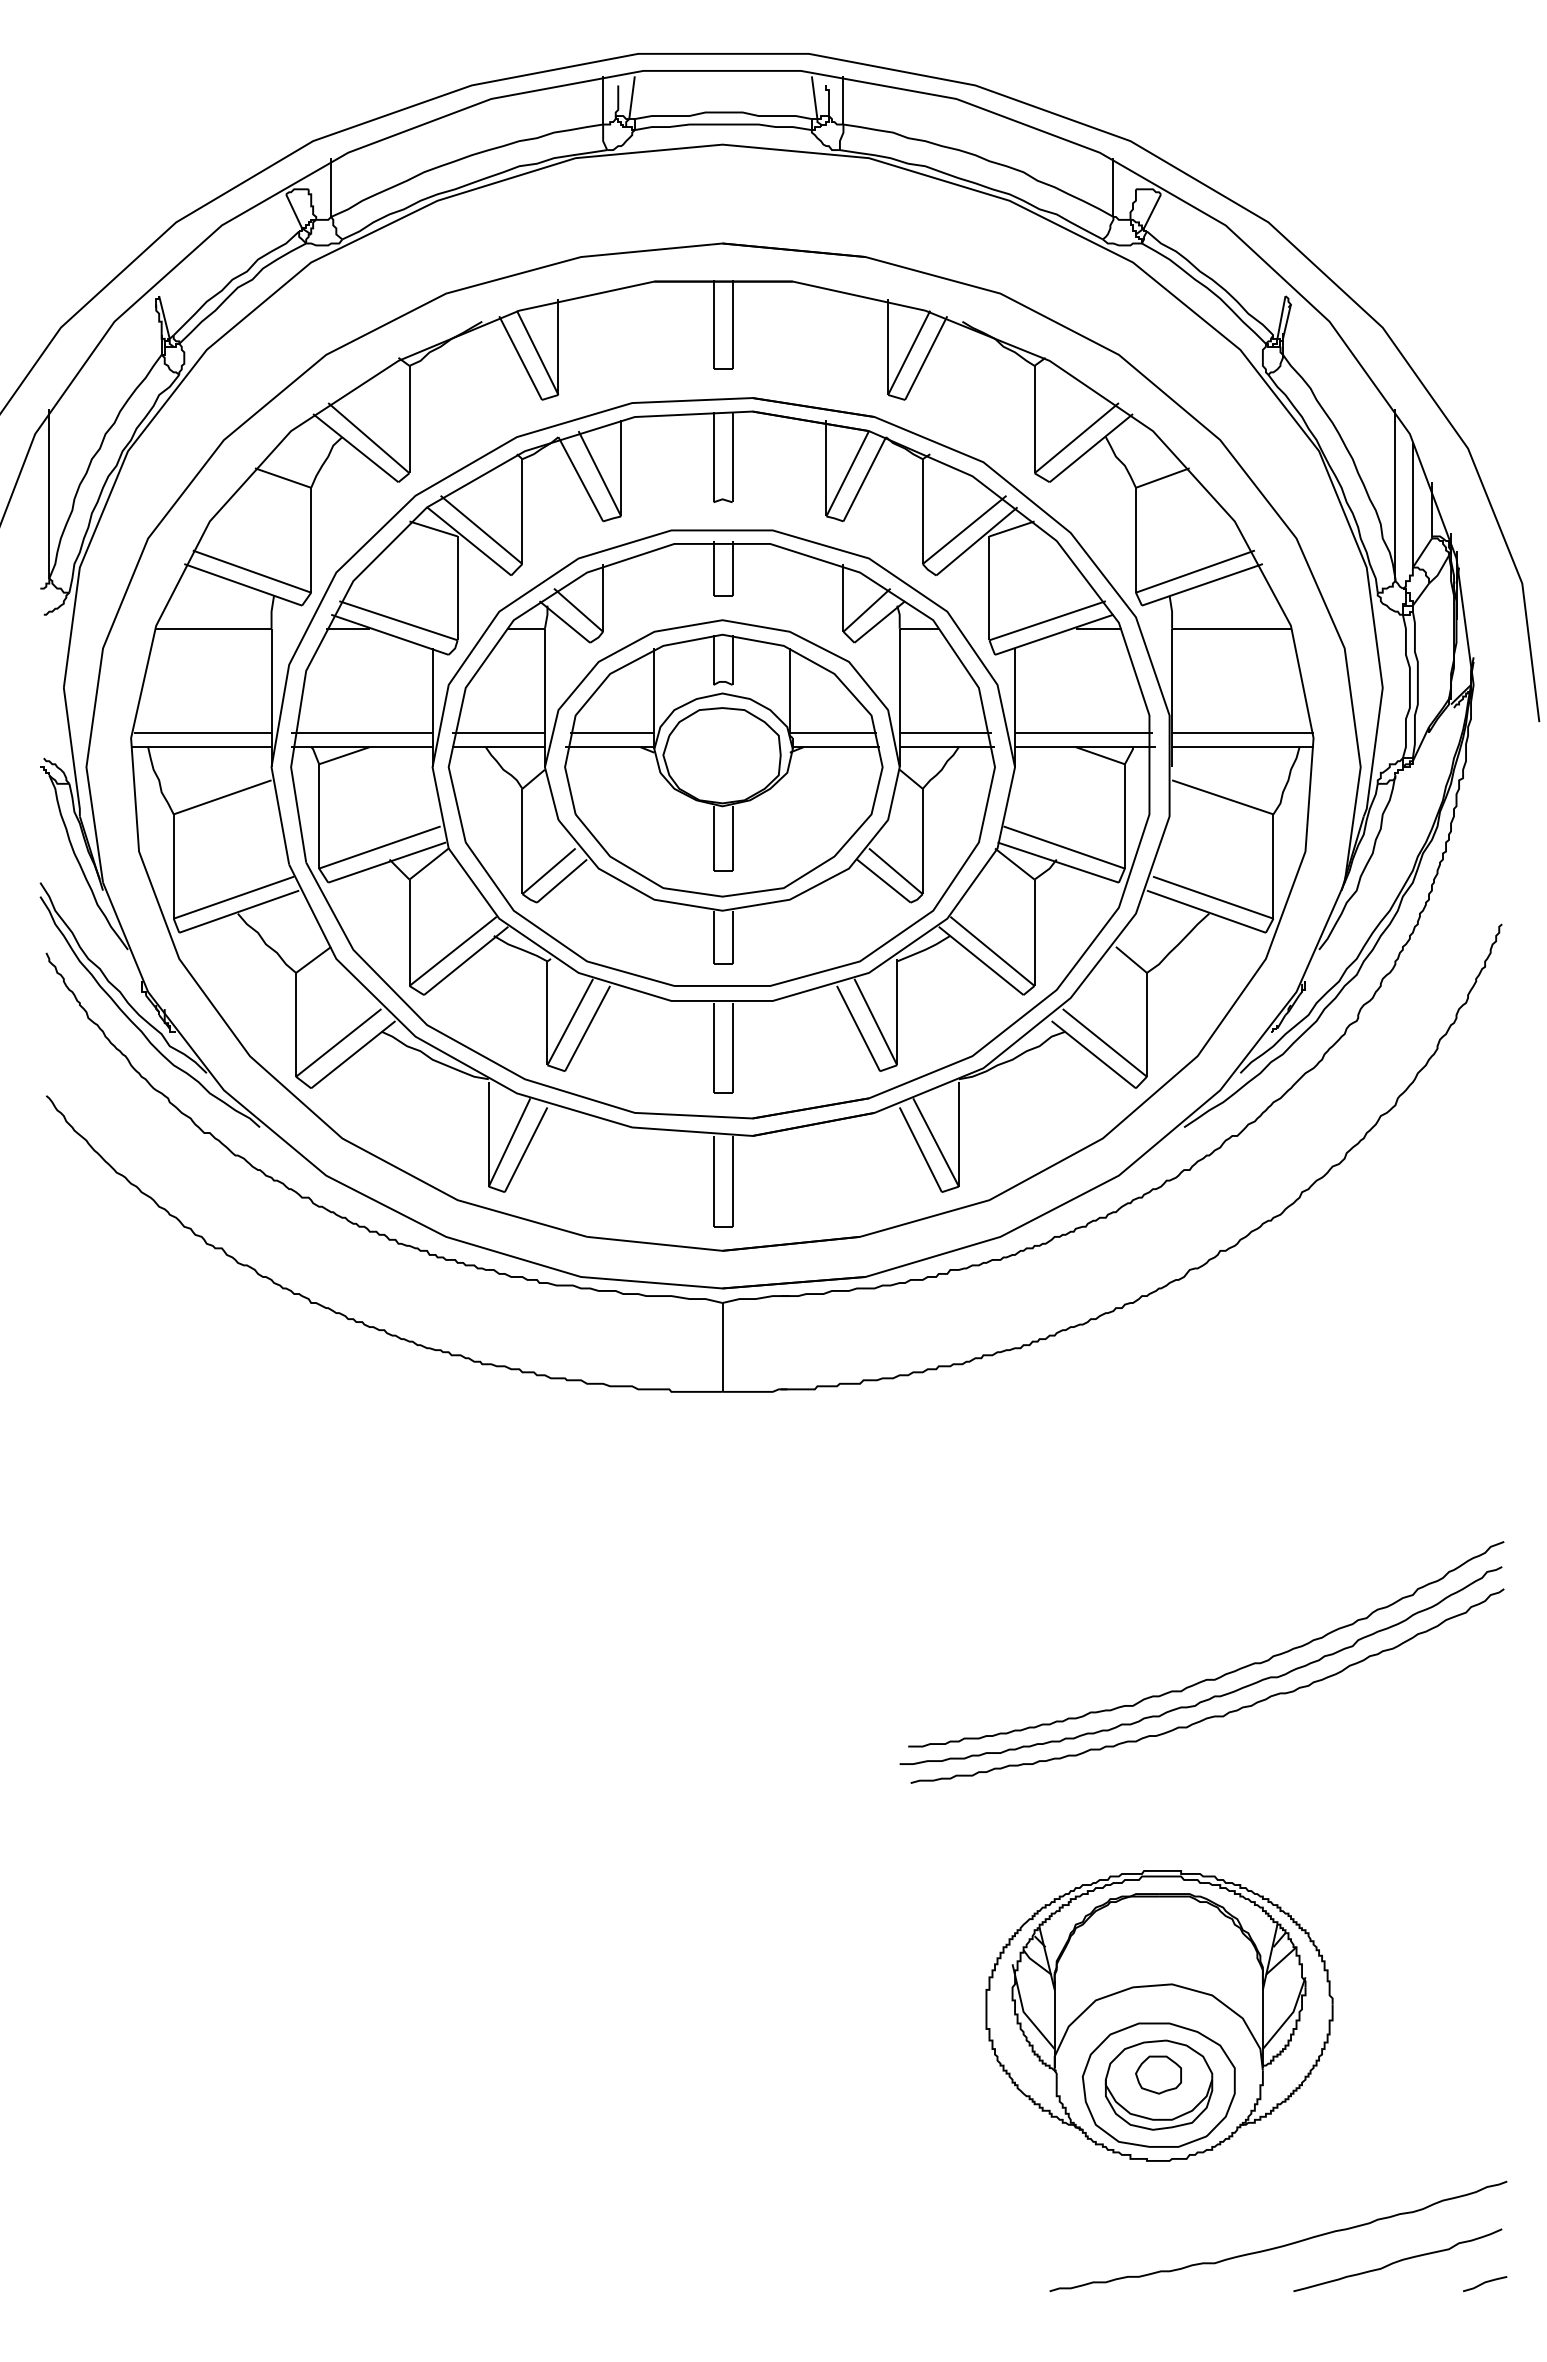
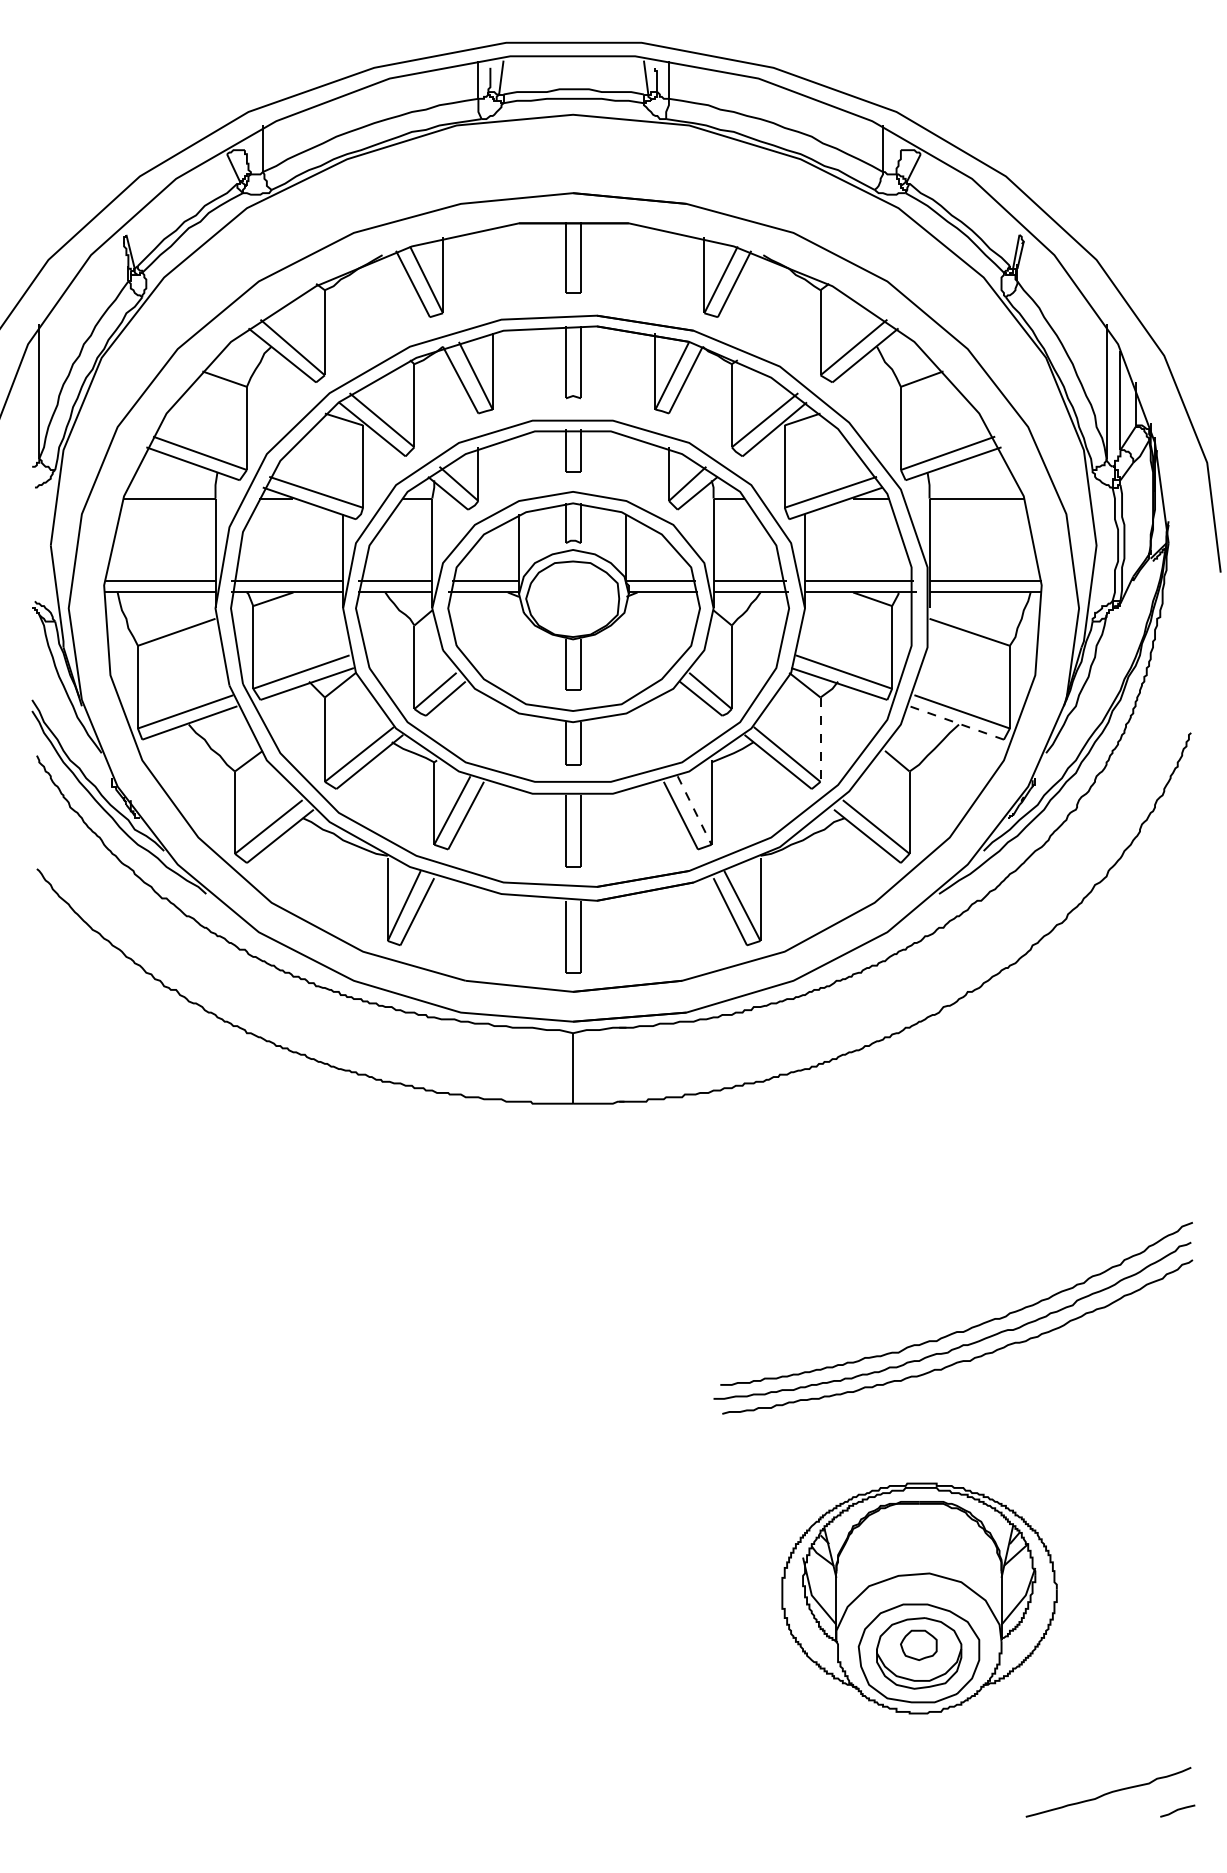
line: (1205, 911) -> (956, 722), solid -> dashed
line: (1034, 933) -> (820, 740), solid -> dashed
line: (876, 1022) -> (695, 810), solid -> dashed
curve: (1280, 2245) -> (1015, 1780), removed

